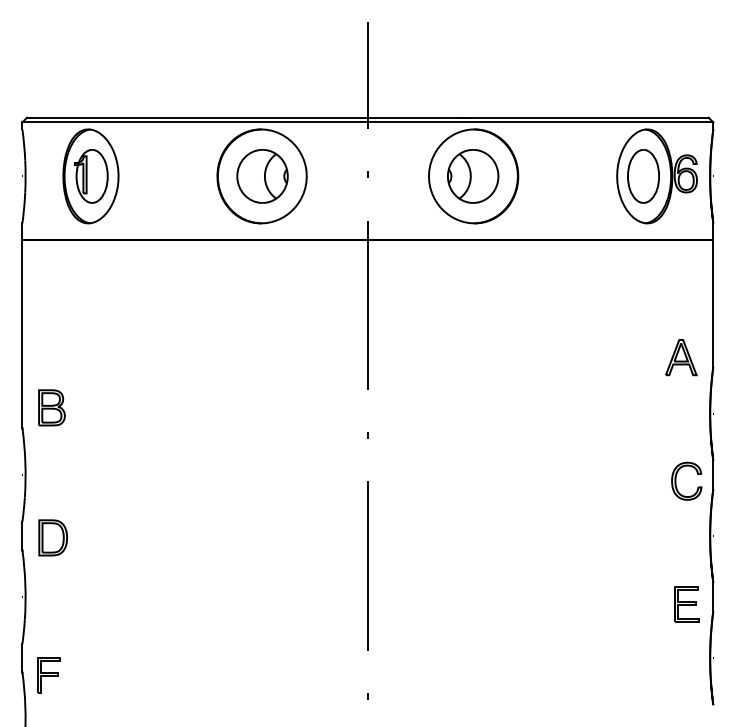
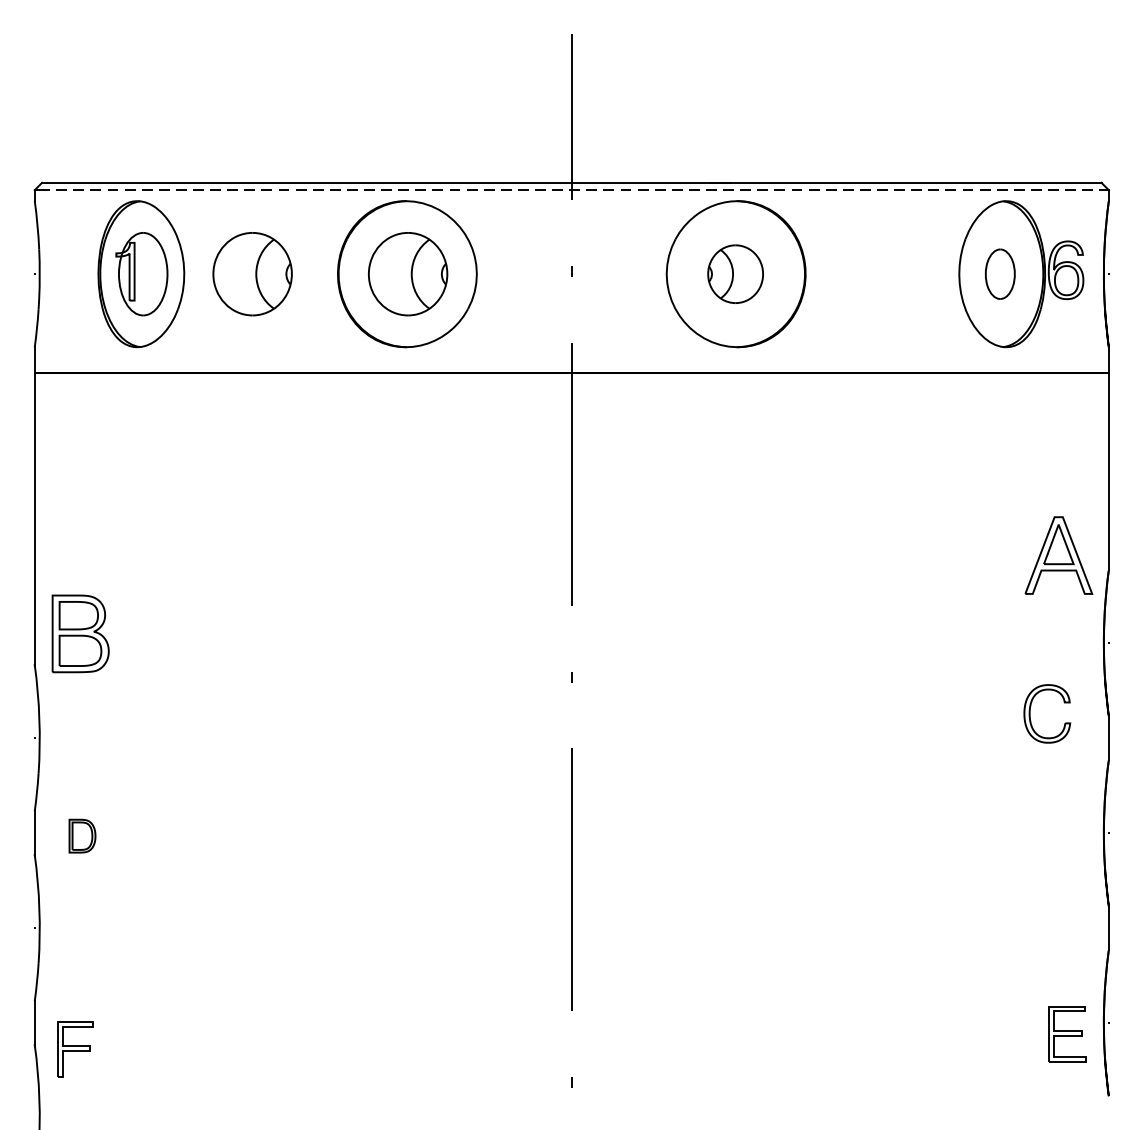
line: (369, 122) -> (574, 190), solid -> dashed
part: (162, 176) -> (252, 274), added
part: (473, 176) -> (735, 274), size x0.7
part: (643, 176) -> (1000, 274), size x0.6
part: (681, 357) -> (1059, 555), size x1.4
part: (51, 407) -> (80, 633), size x1.4
part: (676, 480) -> (1031, 712), moved
part: (52, 537) -> (81, 835), size x0.6
part: (686, 604) -> (1067, 1034), moved

